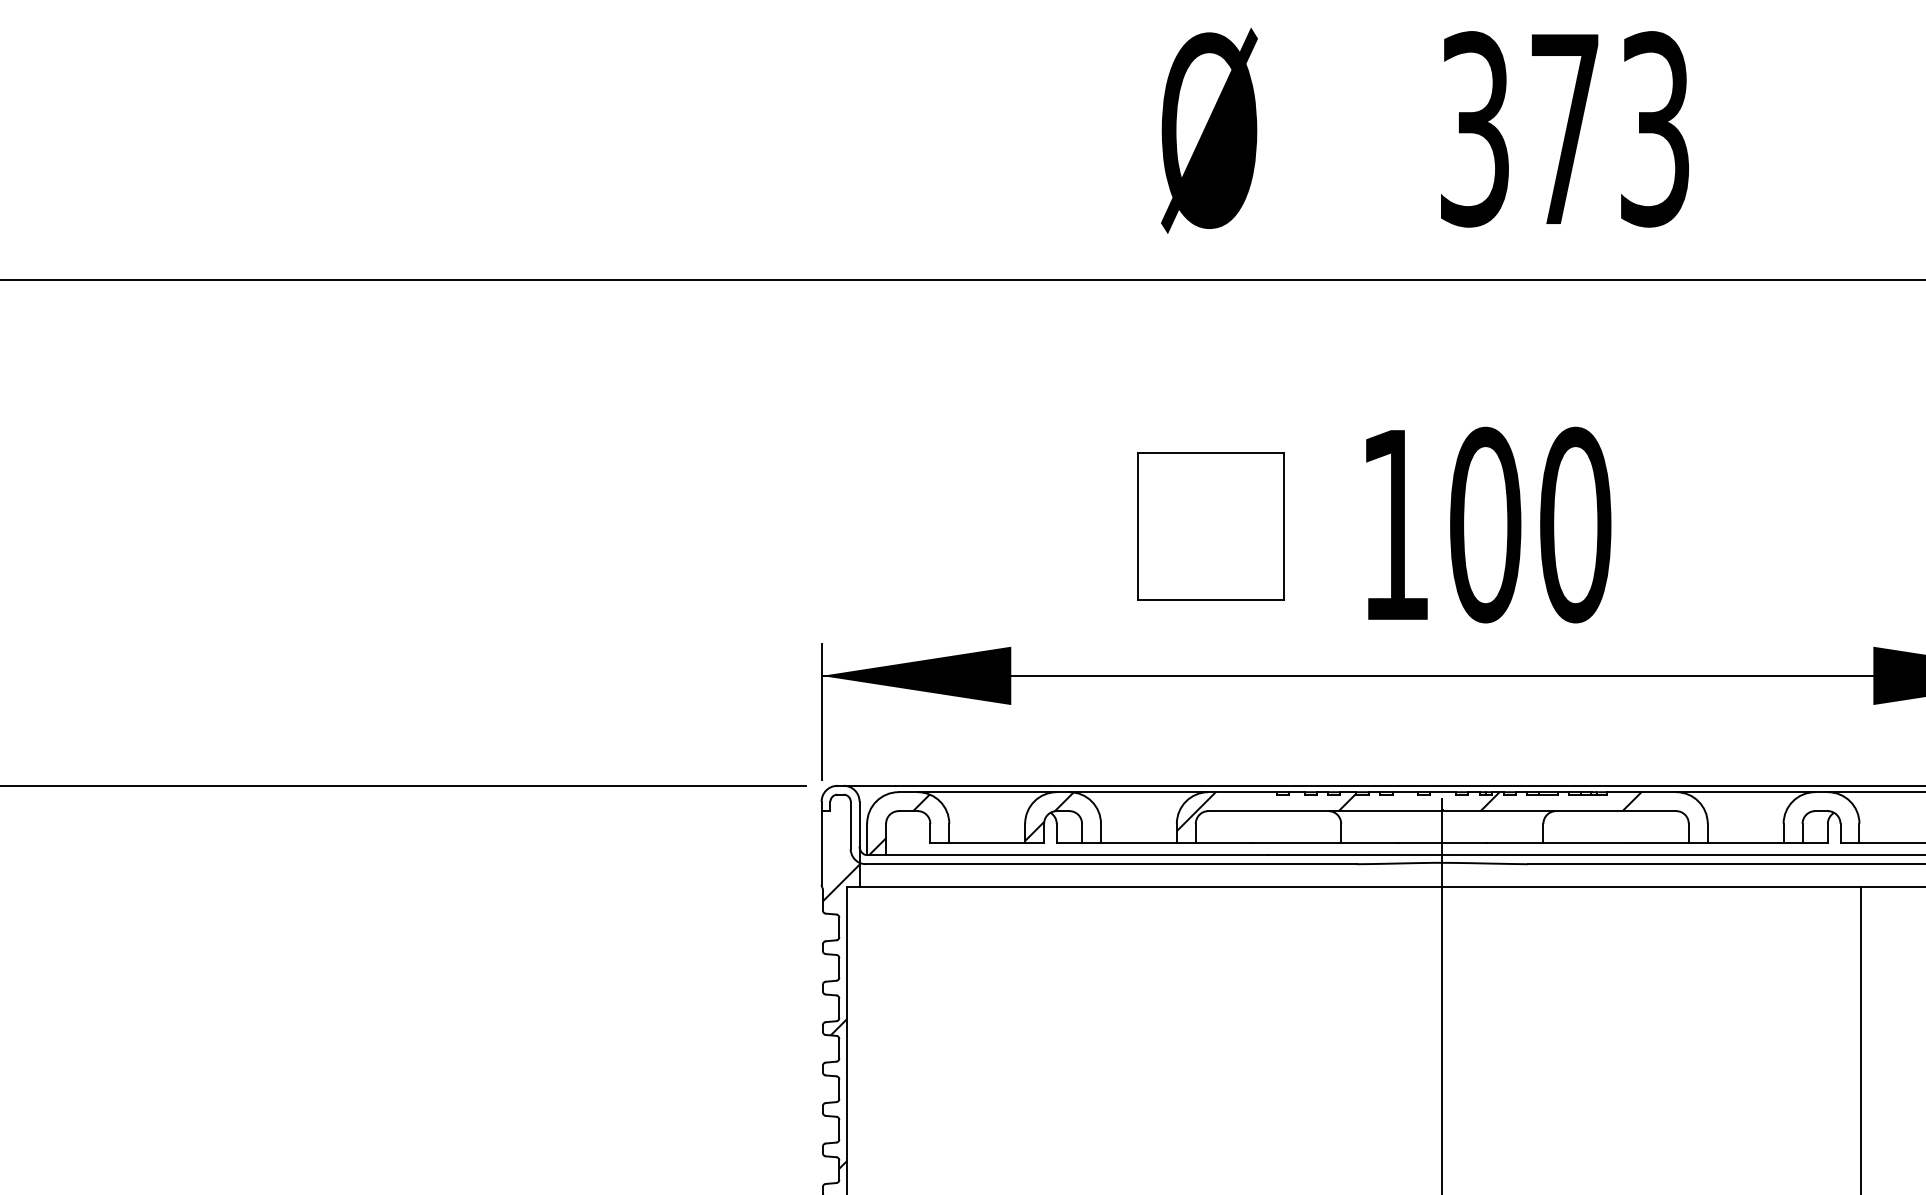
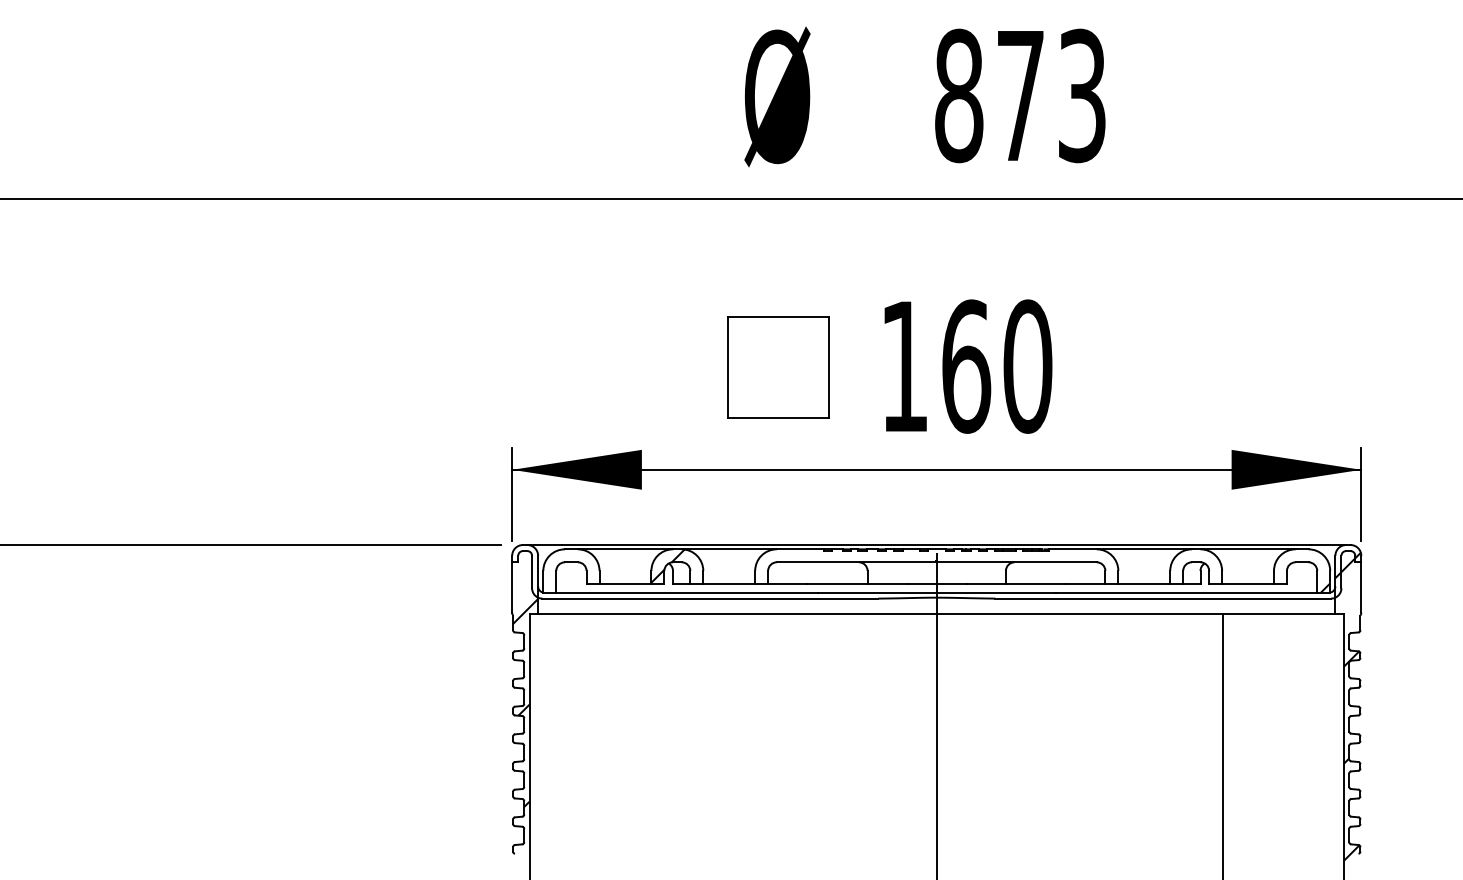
text: (1475, 128) -> (959, 95), 373 -> 873
text: (1485, 524) -> (966, 366), 100 -> 160
hatch: (1409, 811) -> (914, 562), removed
hatch: (899, 824) -> (565, 571), removed

